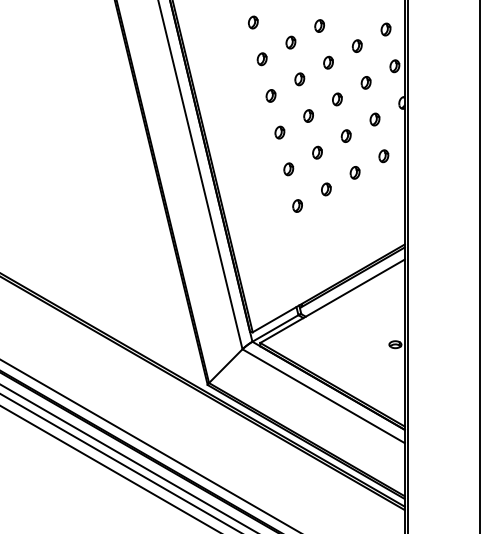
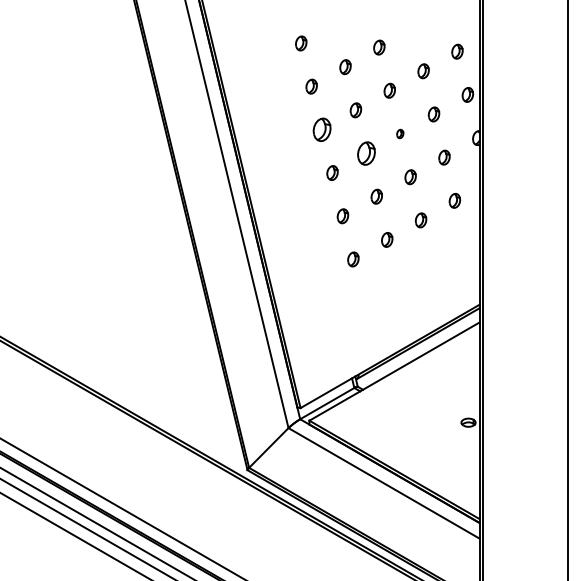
part: (270, 95) -> (321, 129), size x1.6
part: (337, 99) -> (400, 134), size x0.6
part: (308, 115) -> (366, 152), size x1.6

